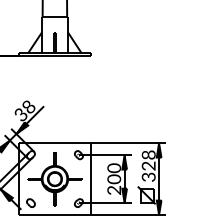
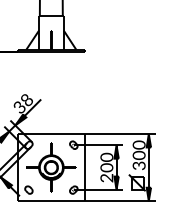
text: (148, 160) -> (138, 150), 328 -> 300

